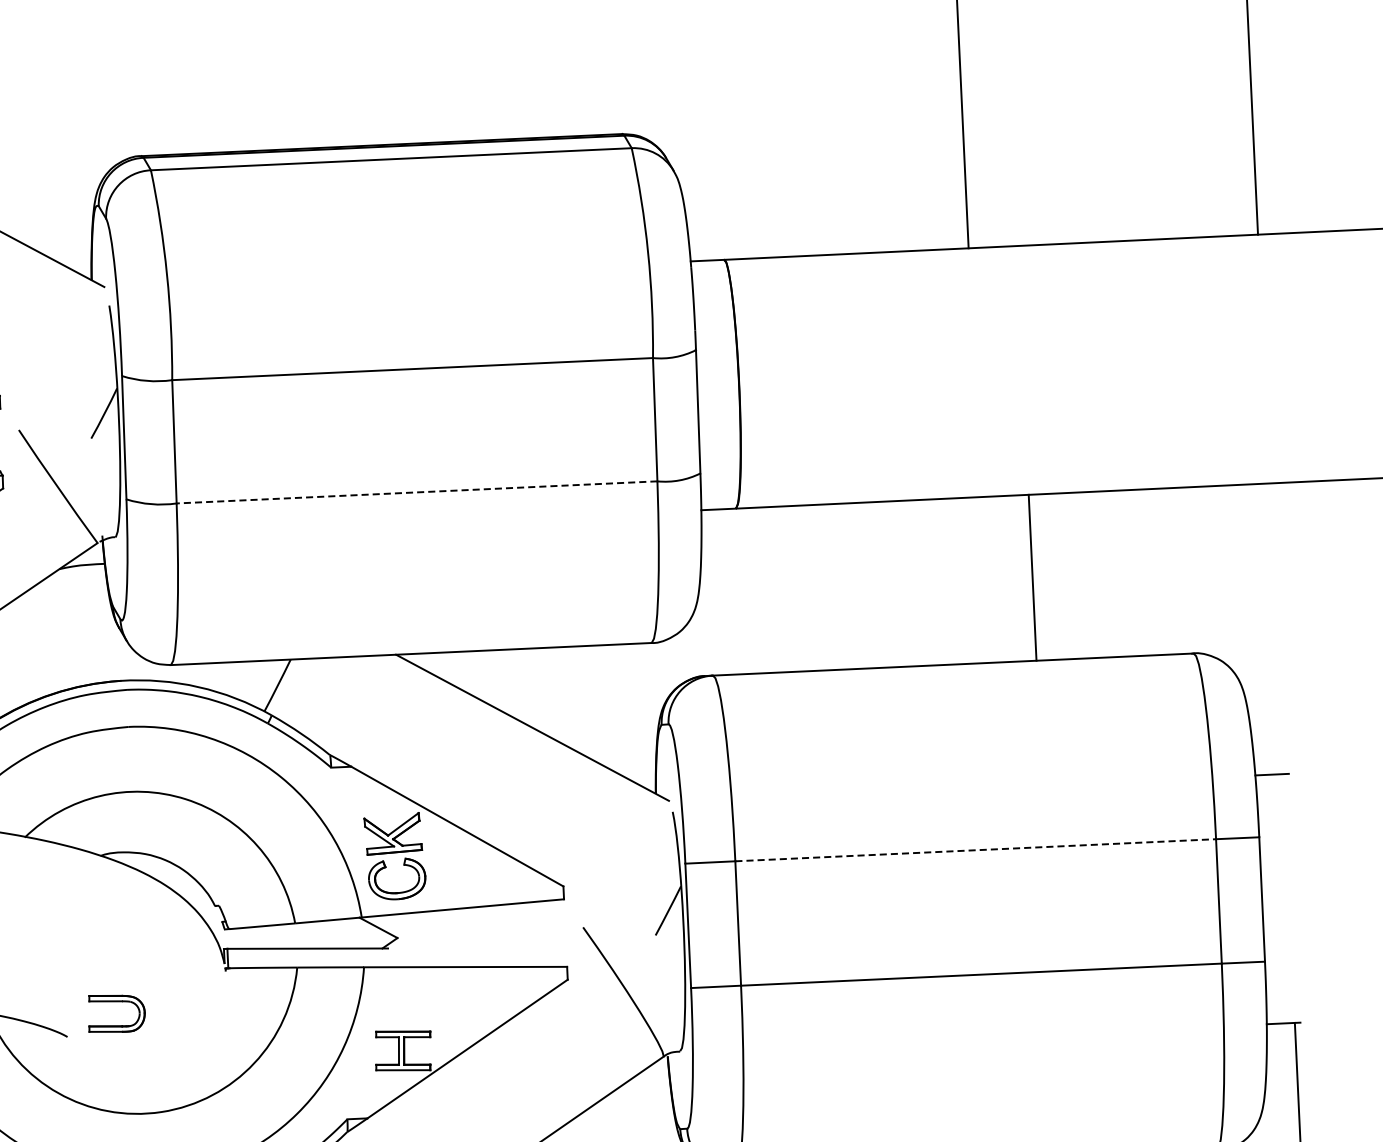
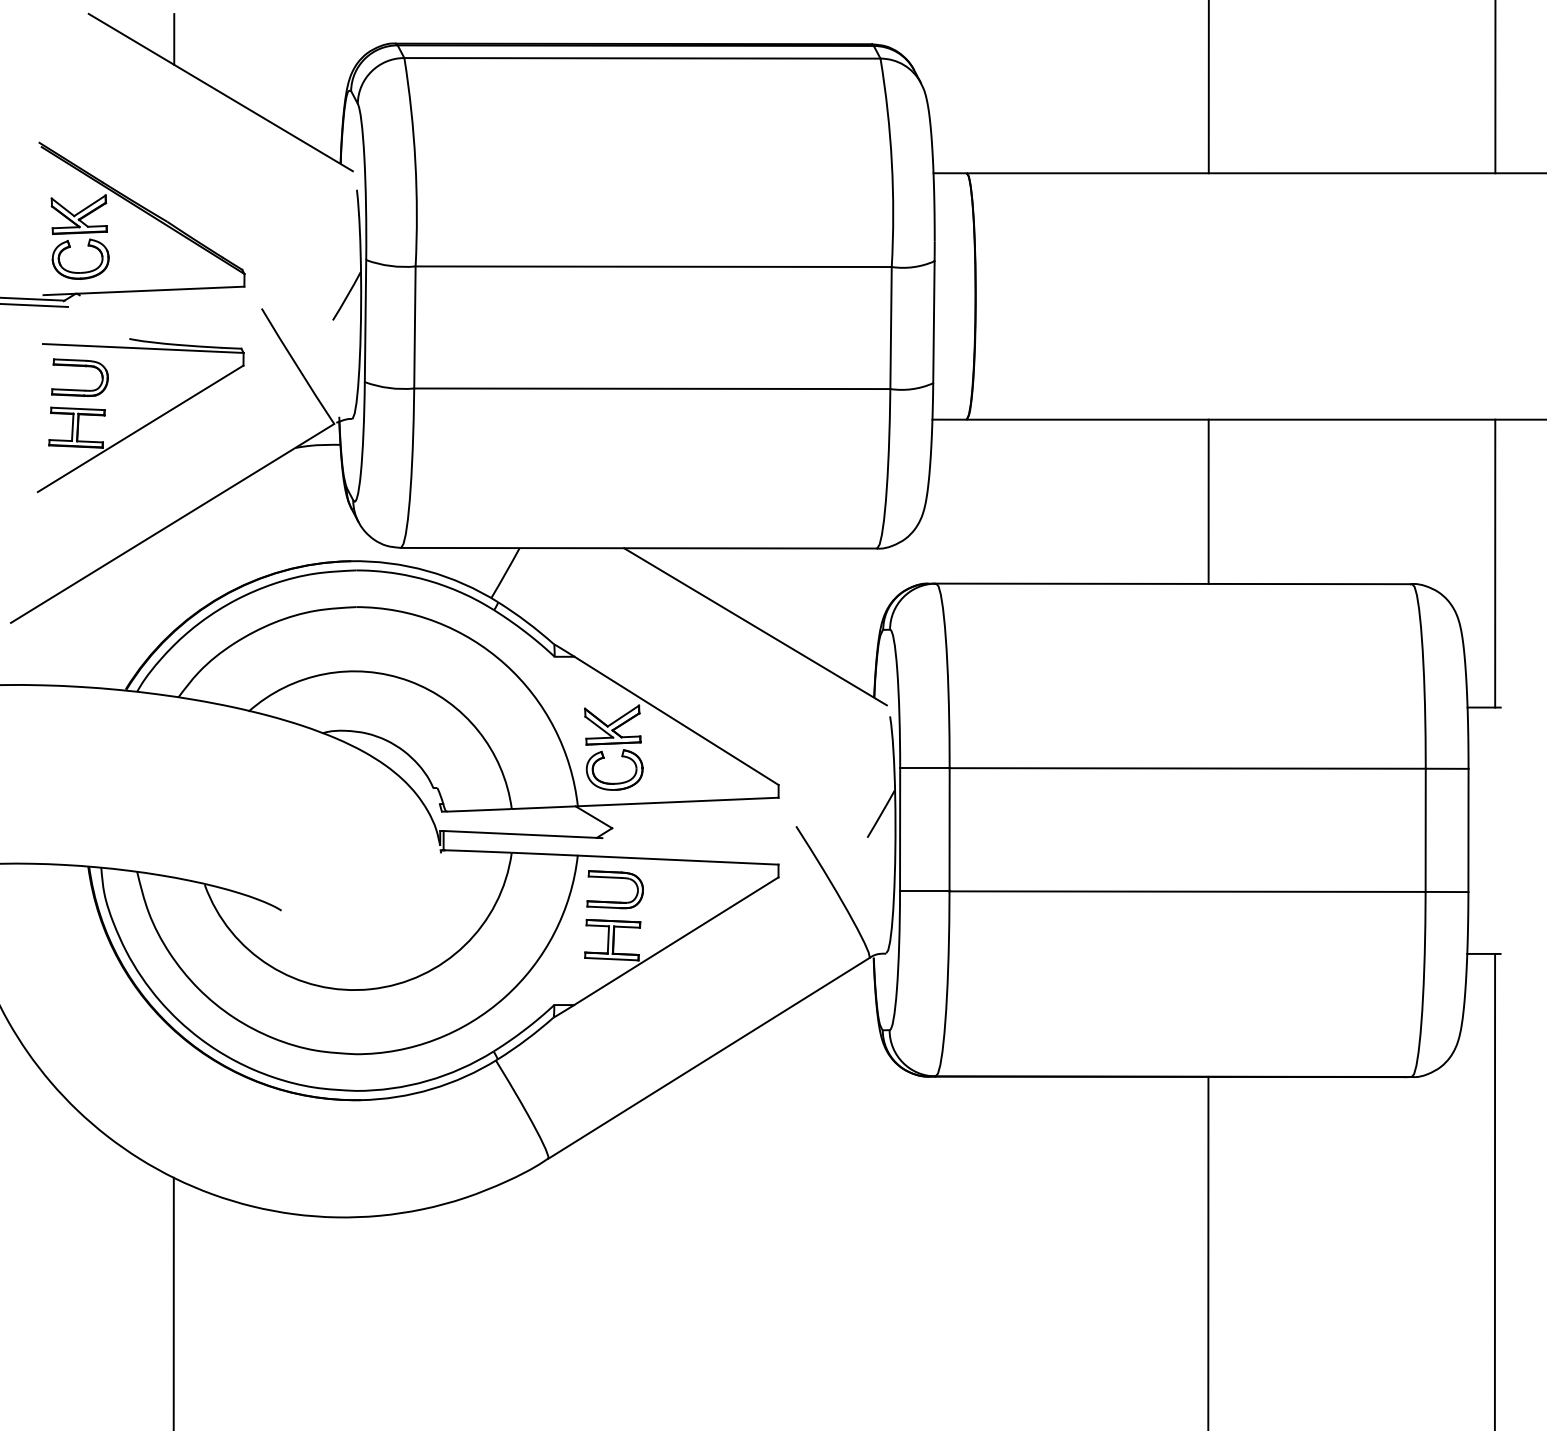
line: (416, 492) -> (651, 388), dashed -> solid
line: (1032, 577) -> (1208, 501), moved
line: (1276, 628) -> (1495, 563), added
line: (976, 850) -> (1188, 768), dashed -> solid
part: (115, 1002) -> (614, 878), moved

